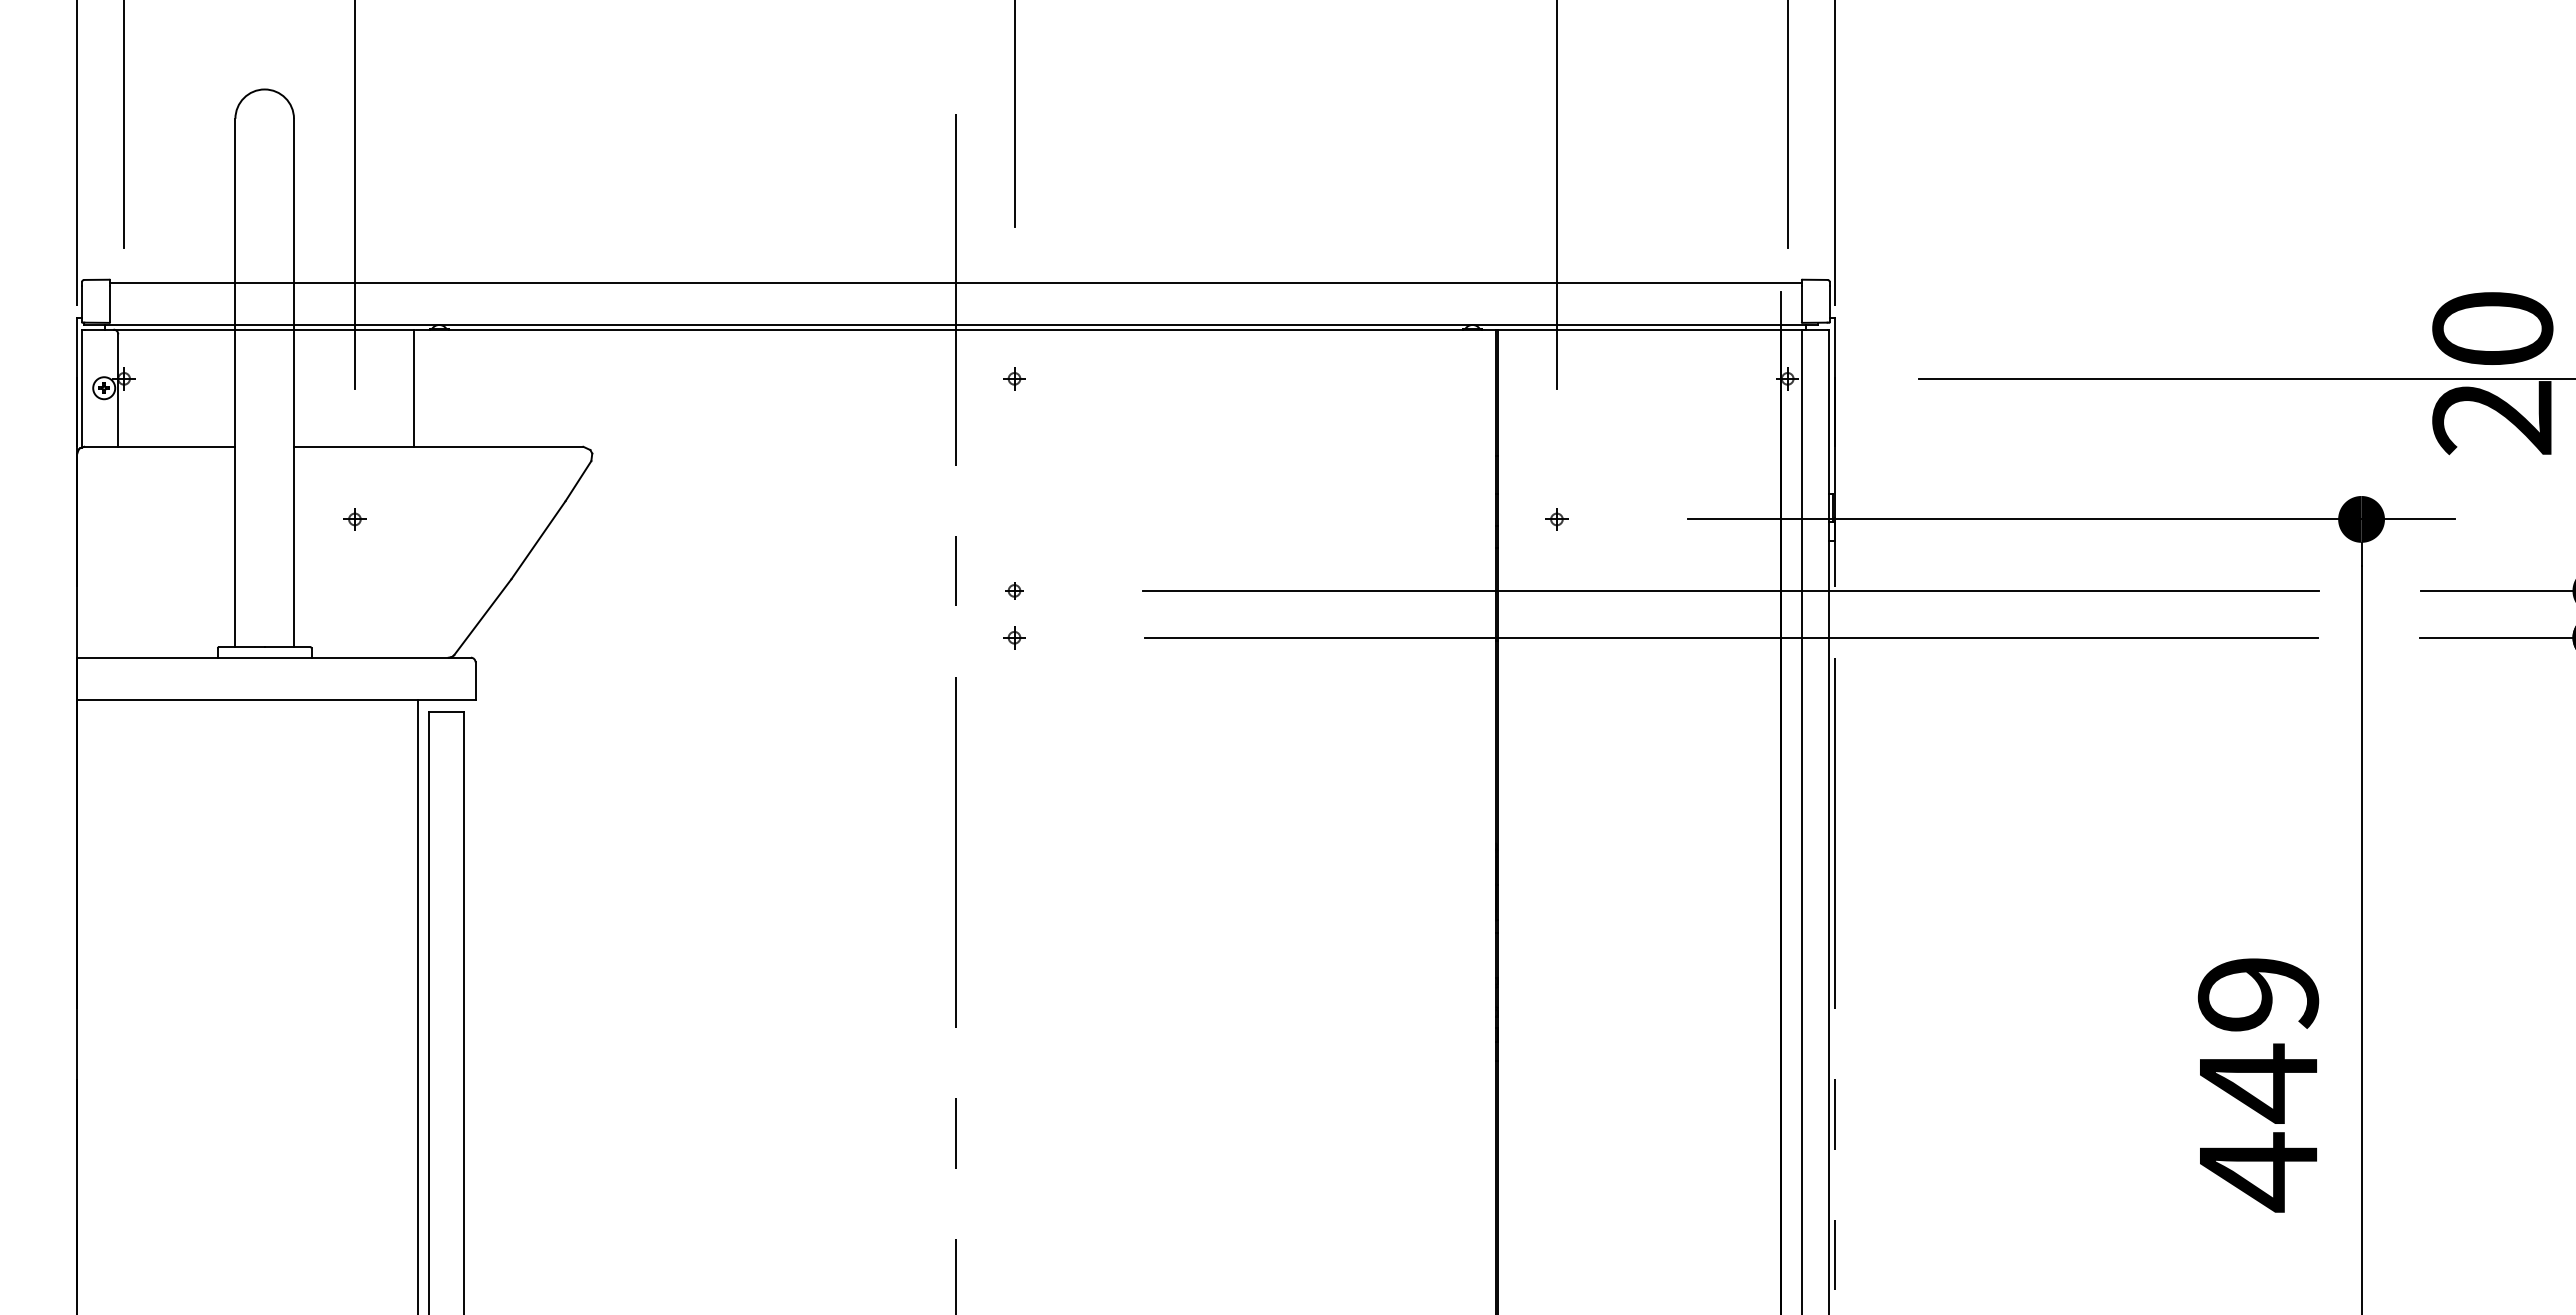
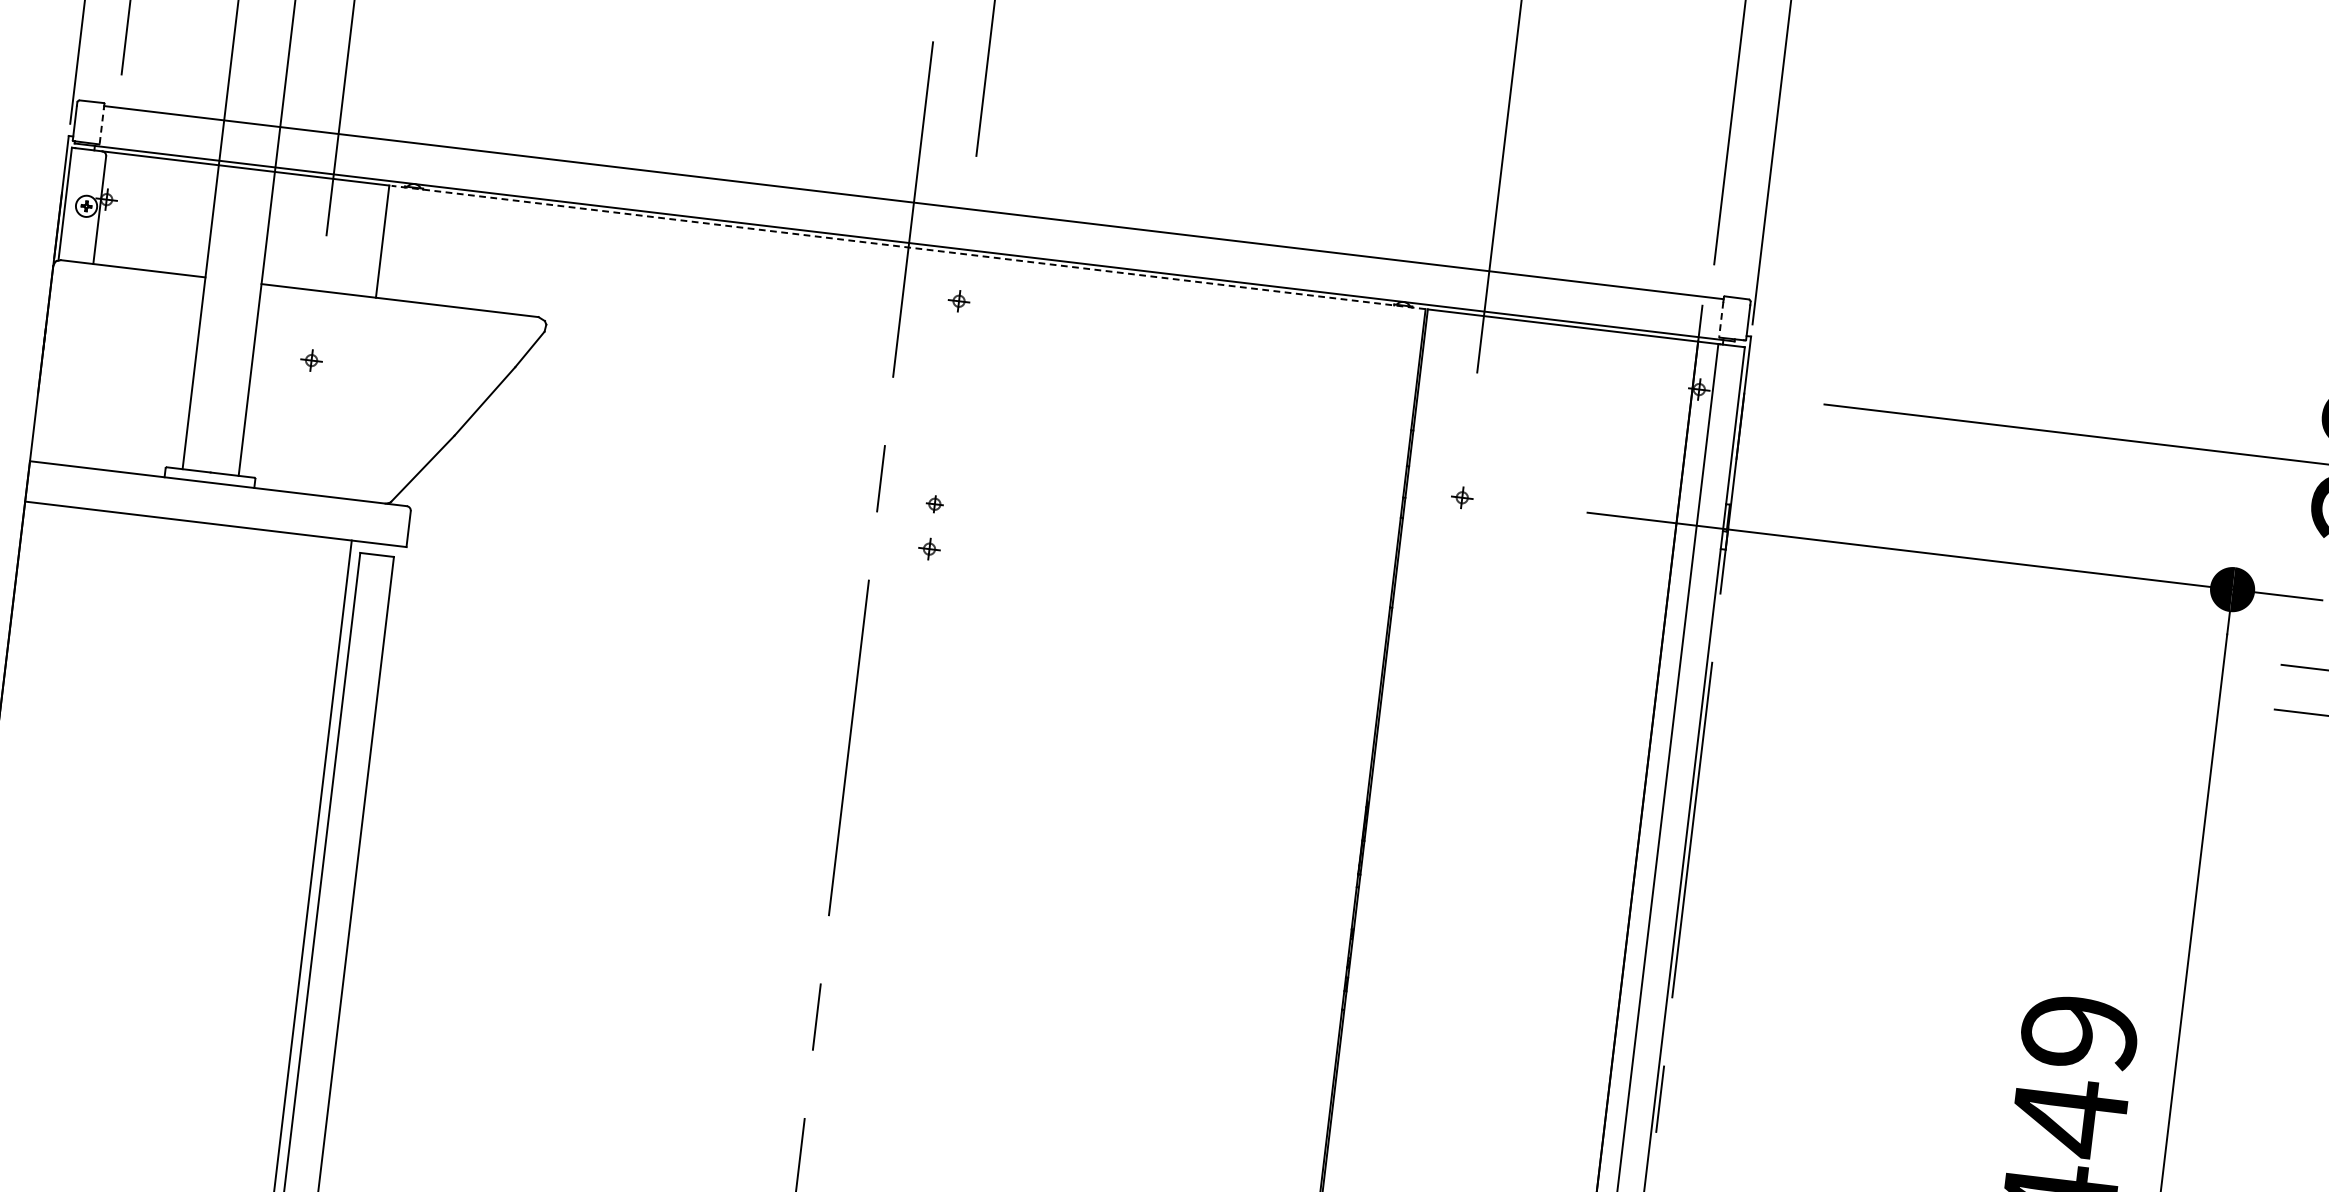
line: (110, 303) -> (102, 125), solid -> dashed
line: (1801, 304) -> (1720, 319), solid -> dashed
line: (955, 329) -> (908, 247), solid -> dashed
line: (1730, 590) -> (1620, 585), removed
line: (1731, 637) -> (1615, 630), removed

